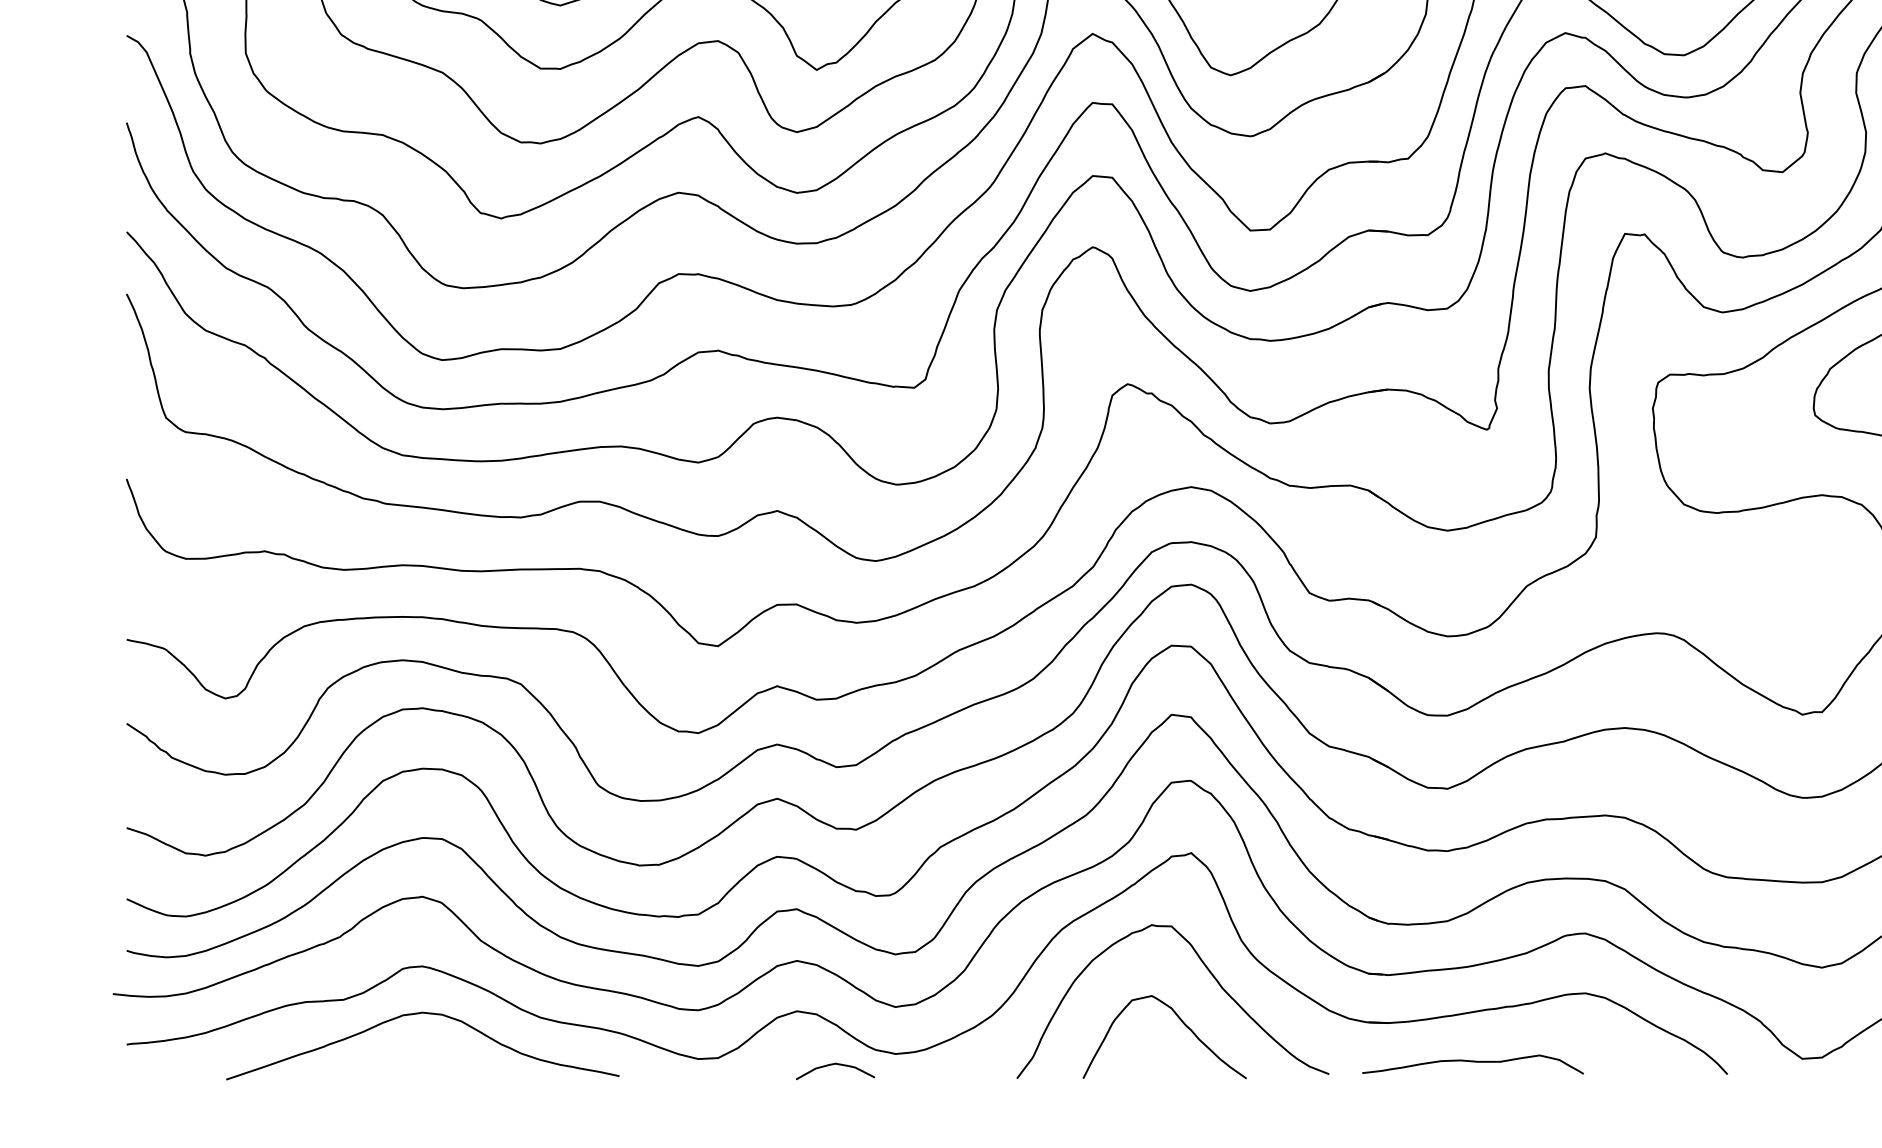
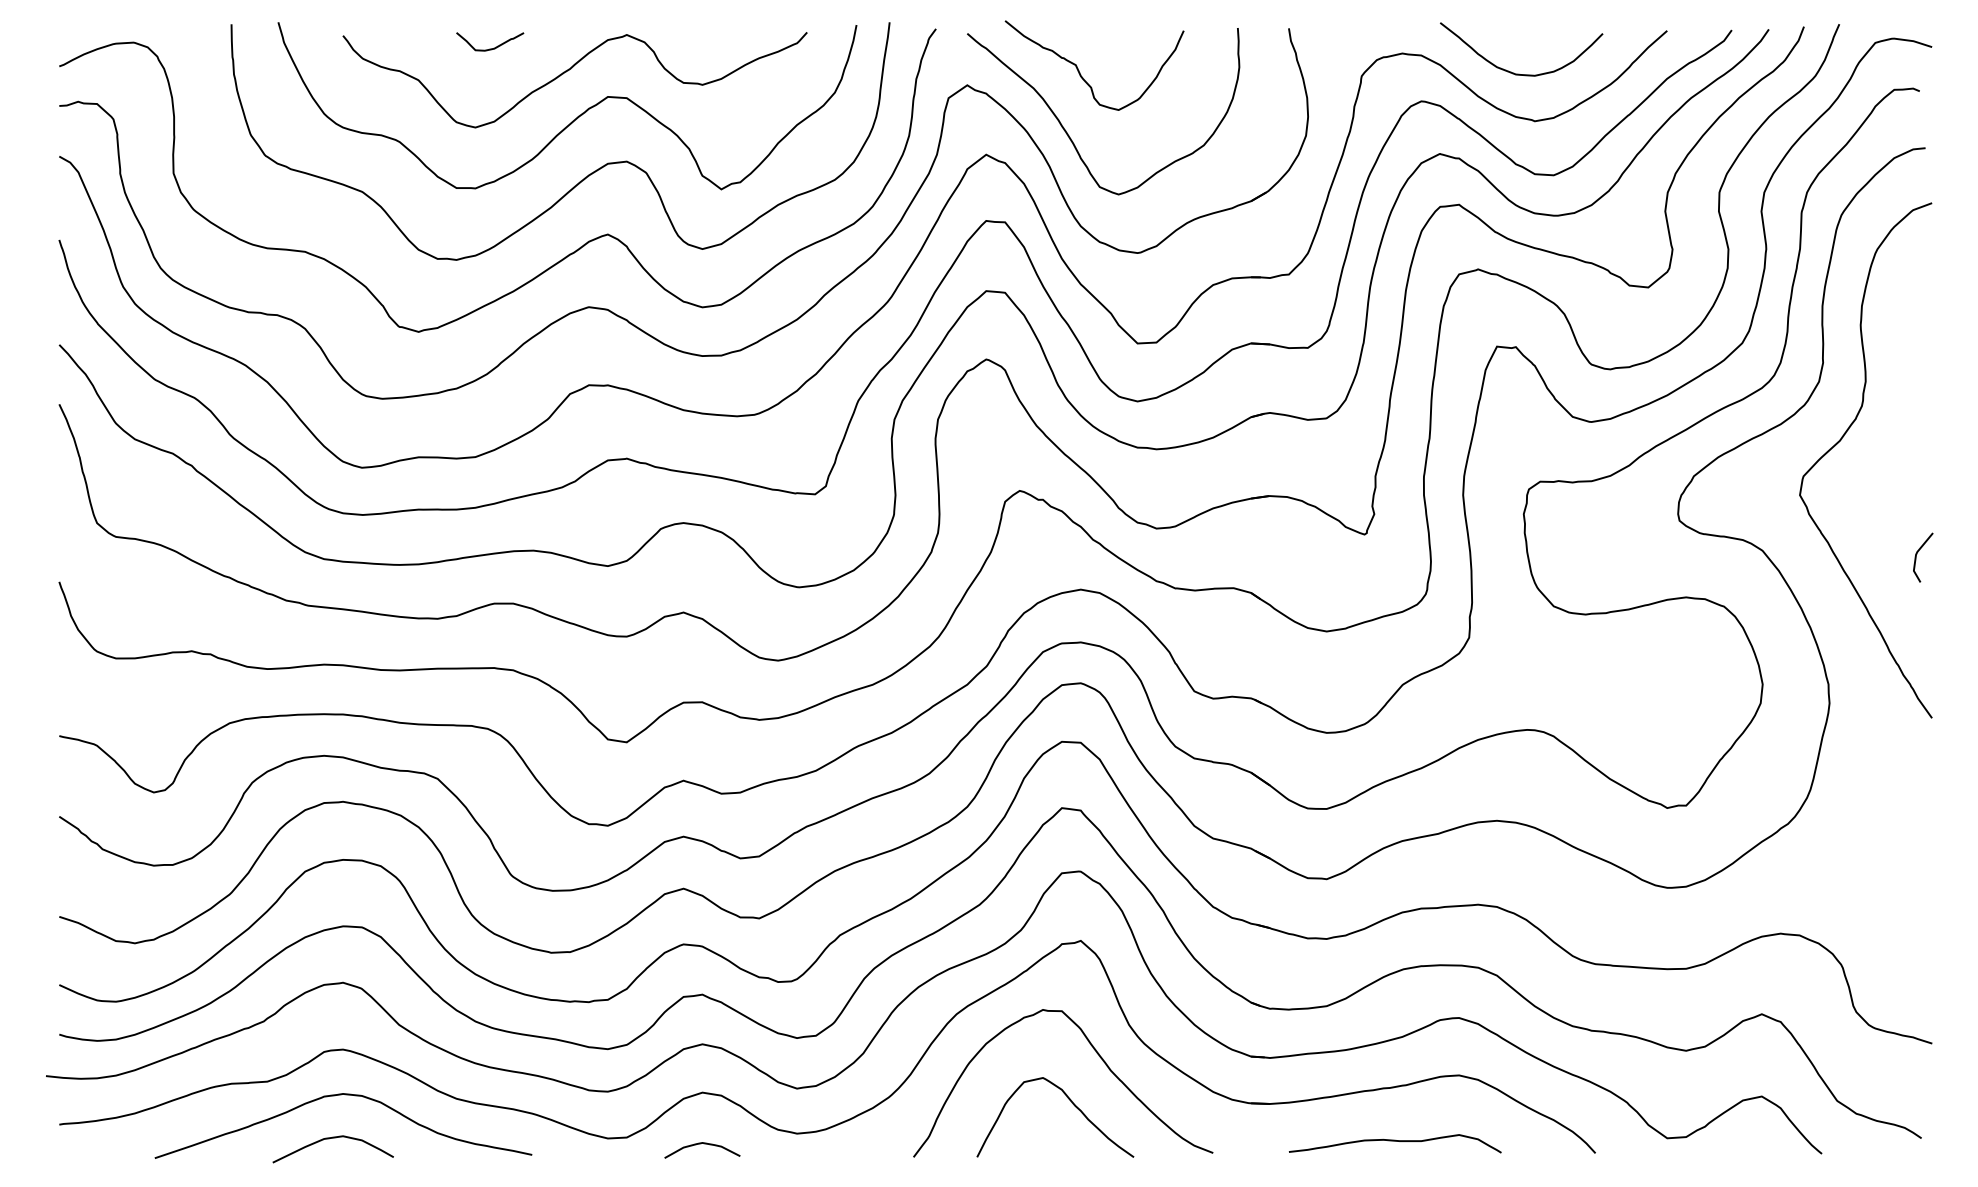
curve: (408, 1060) -> (329, 1139), added
curve: (1473, 1062) -> (1395, 1141), moved
curve: (834, 1065) -> (701, 1144), moved

